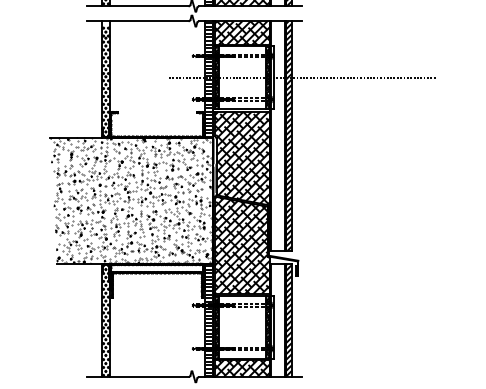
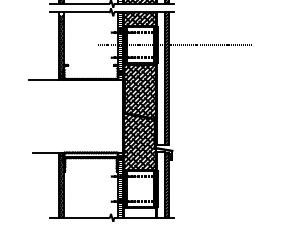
hatch: (130, 199) -> (75, 115), removed
hatch: (243, 367) -> (140, 212), removed

